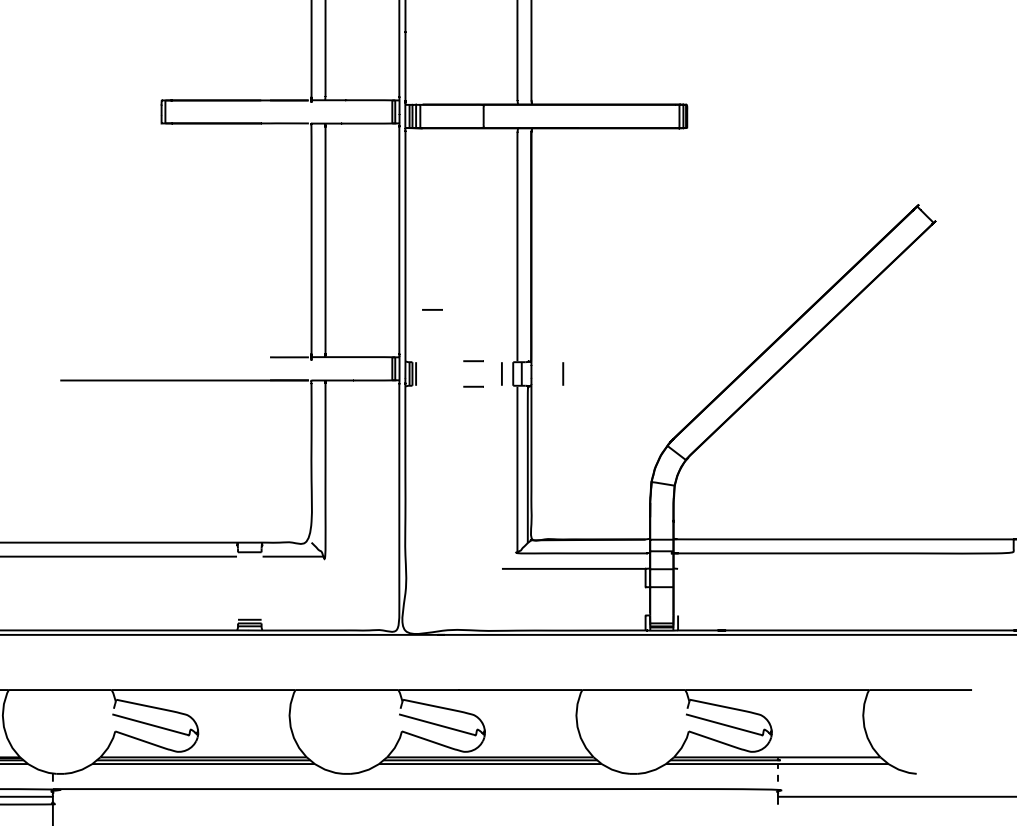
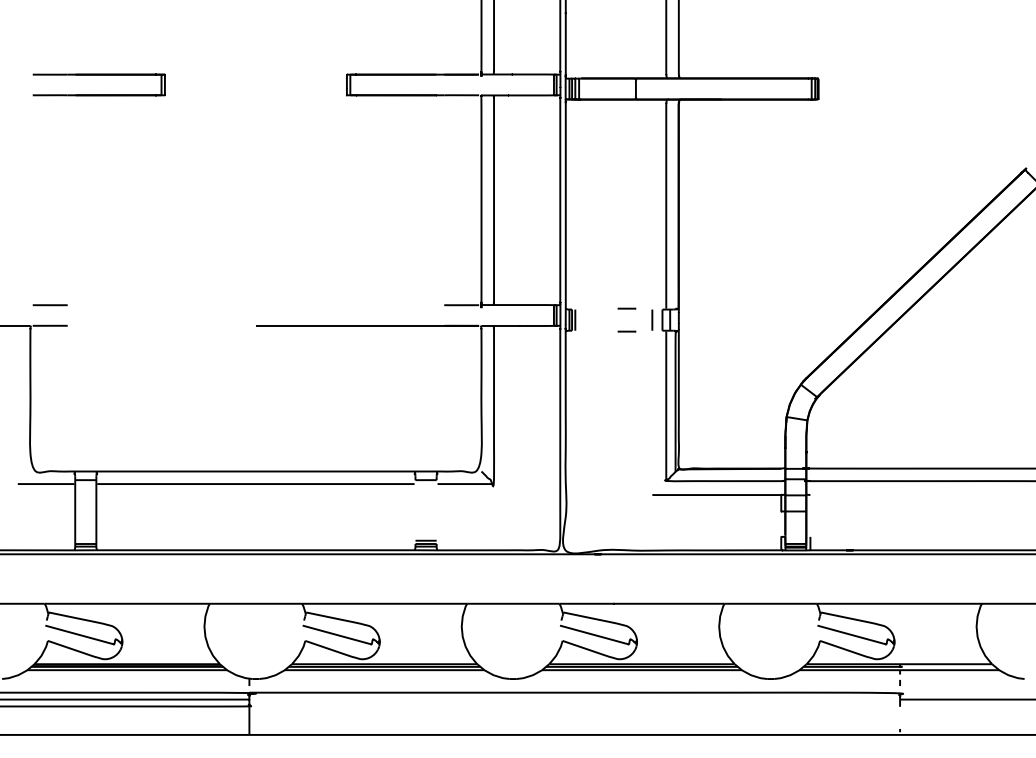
line: (431, 309) -> (589, 262), removed
line: (563, 373) -> (707, 319), removed

